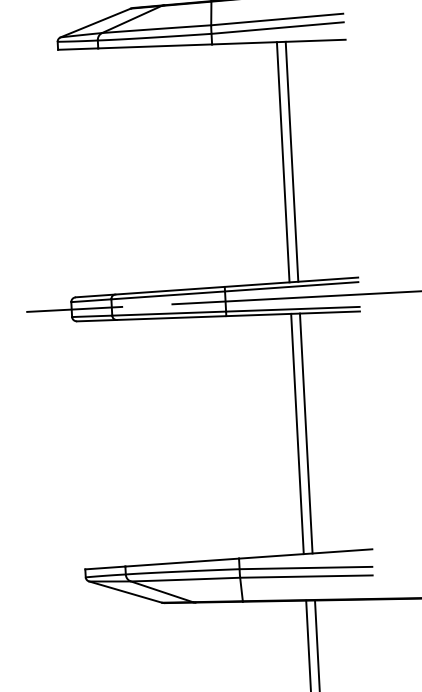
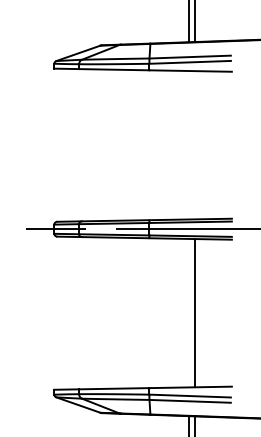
line: (283, 162) -> (189, 145), removed
line: (291, 162) -> (194, 145), removed
line: (297, 432) -> (189, 312), removed

